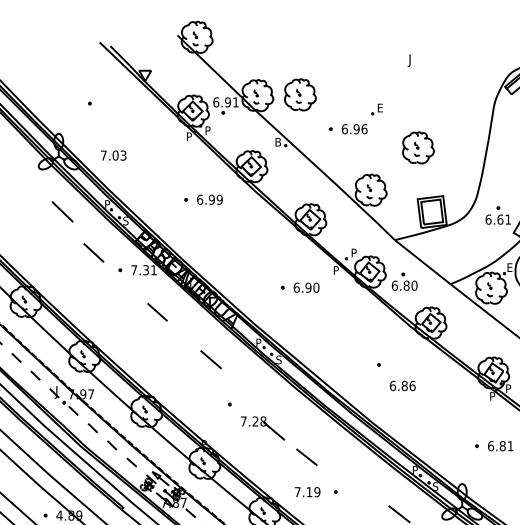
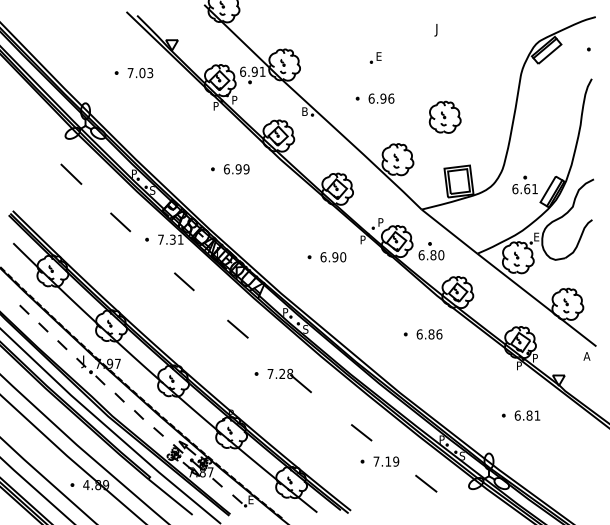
part: (299, 94) -> (326, 63), removed
part: (376, 109) -> (375, 57), moved
text: (113, 156) -> (140, 73), moved
line: (62, 211) -> (71, 173), moved
text: (402, 386) -> (429, 334), moved
part: (262, 428) -> (289, 380), moved
line: (306, 457) -> (361, 432), moved
text: (307, 492) -> (386, 461), moved

